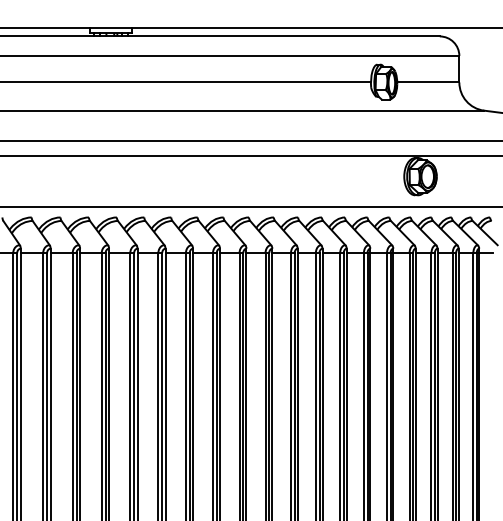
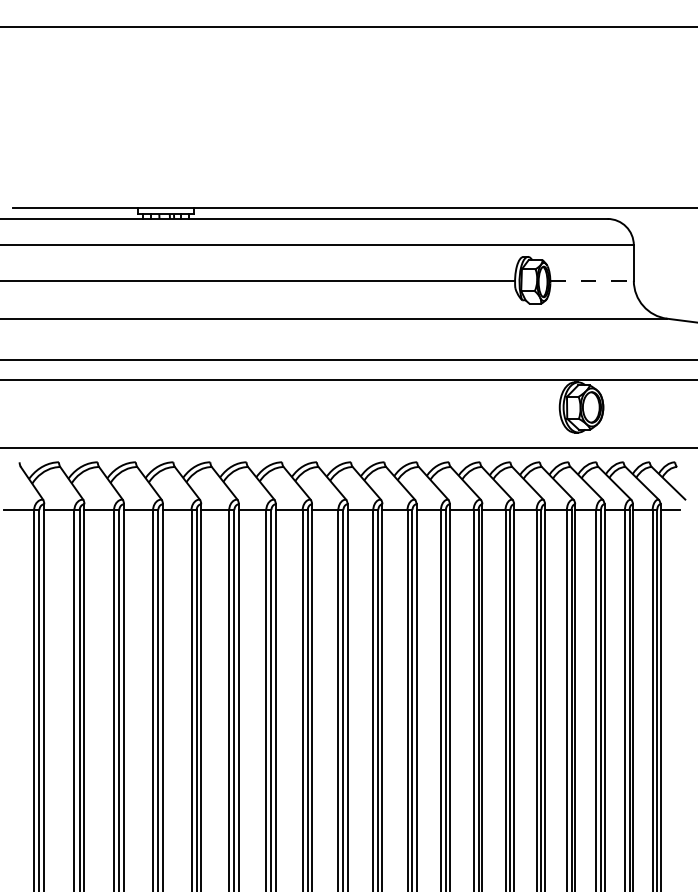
line: (428, 82) -> (592, 280), solid -> dashed

